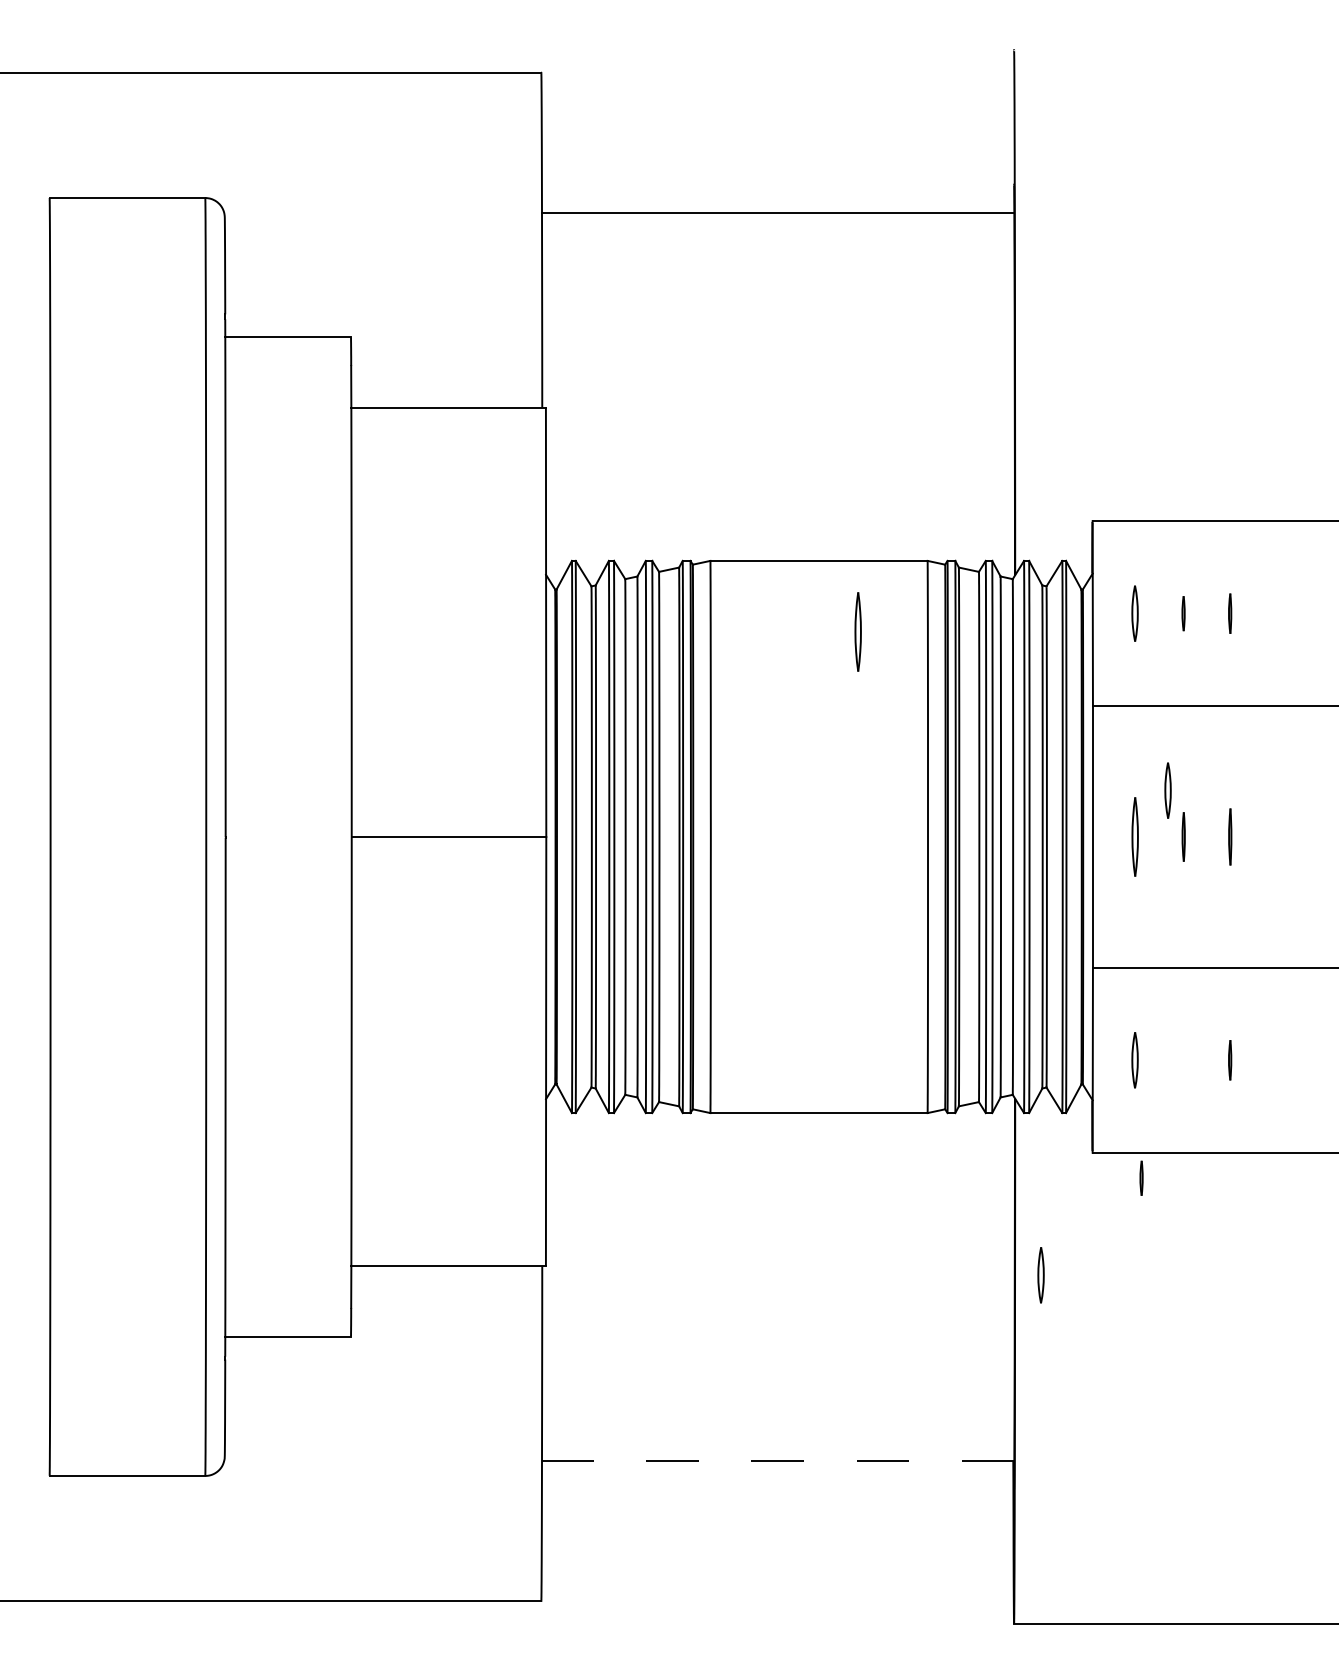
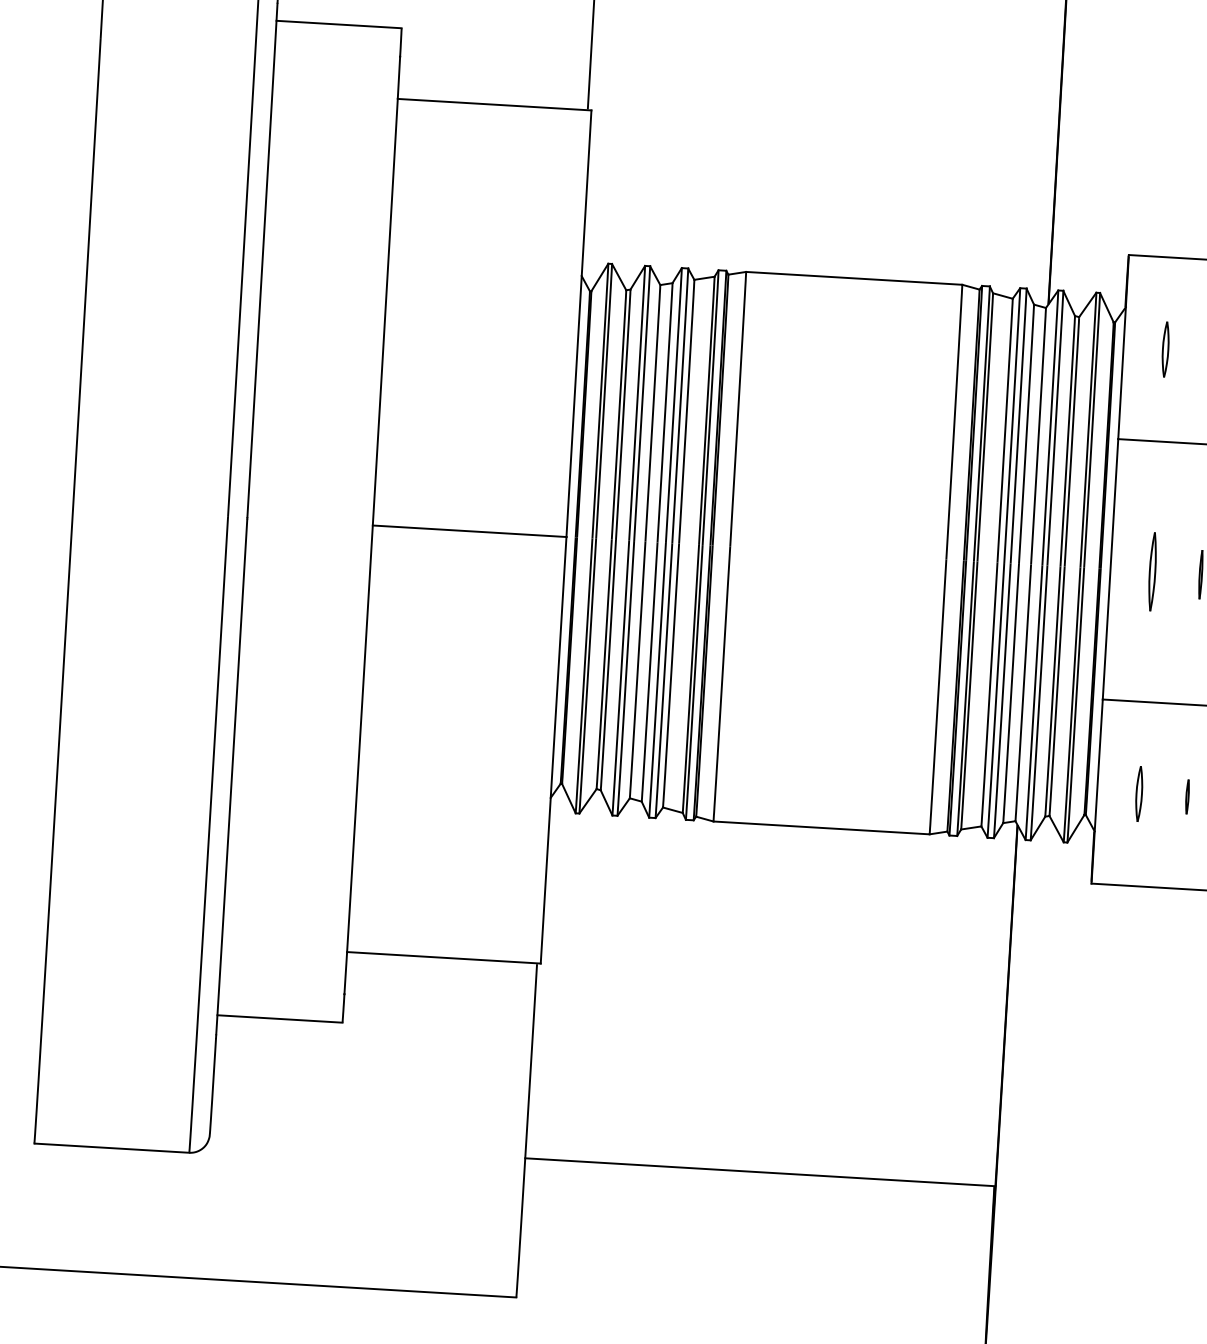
part: (857, 631) -> (888, 350), removed
part: (1167, 790) -> (1187, 527), removed
line: (1141, 1177) -> (1187, 796), moved
part: (1040, 1275) -> (1032, 1002), removed
line: (777, 1461) -> (759, 1172), dashed -> solid

